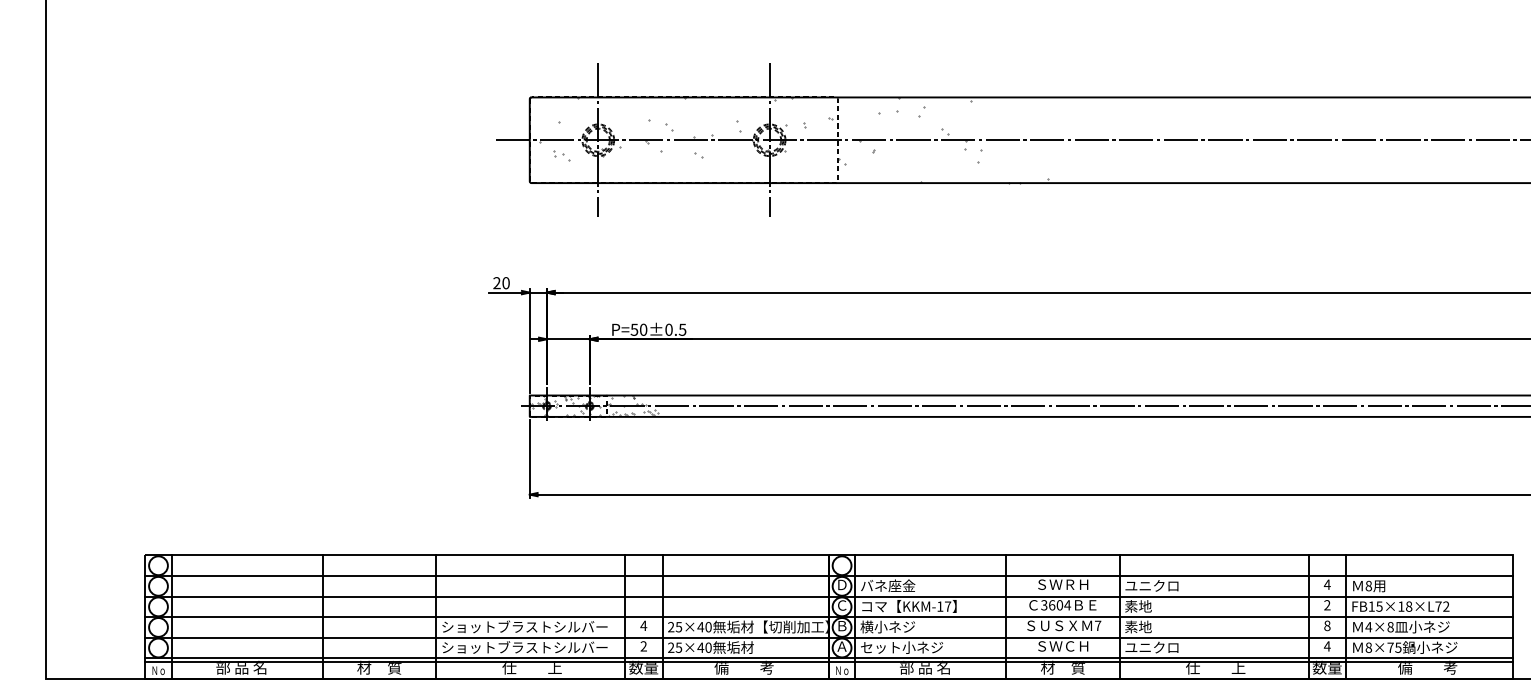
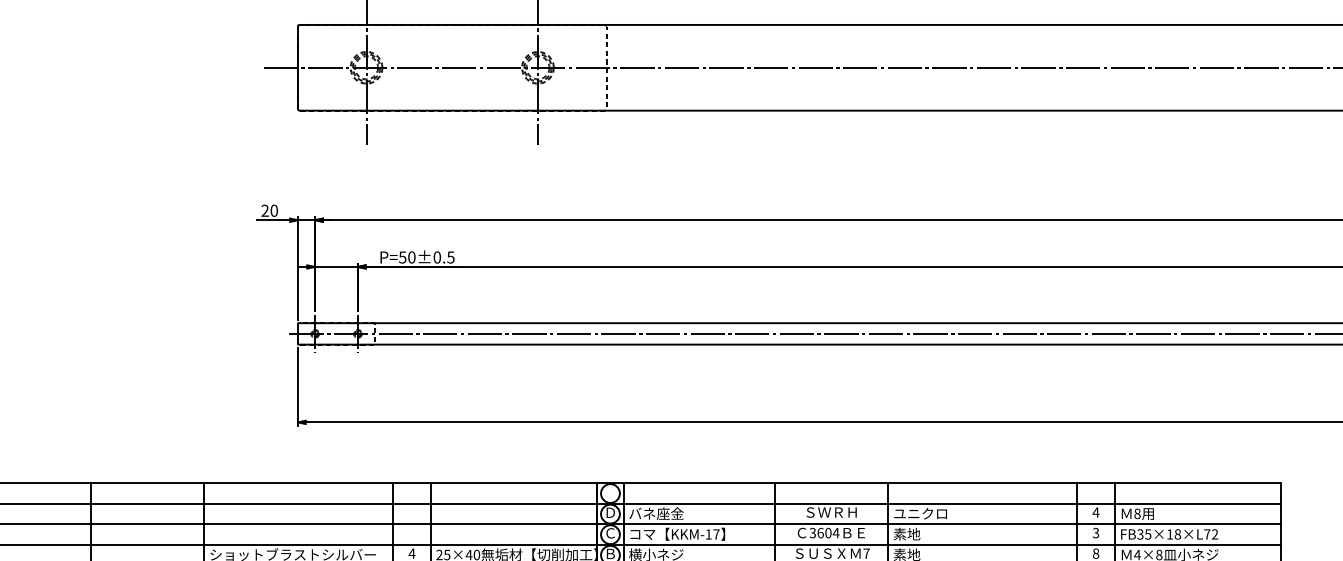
hatch: (793, 140) -> (561, 68), removed
hatch: (593, 405) -> (361, 333), removed
text: (1327, 605) -> (1096, 533), 2 -> 3
text: (1371, 606) -> (1140, 534), FB15×18×L72 -> FB35×18×L72

